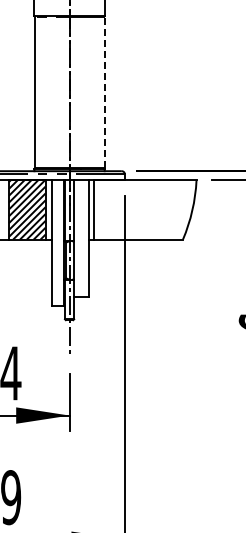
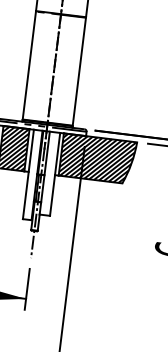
line: (104, 92) -> (79, 71), dashed -> solid
hatch: (144, 209) -> (97, 158), added

